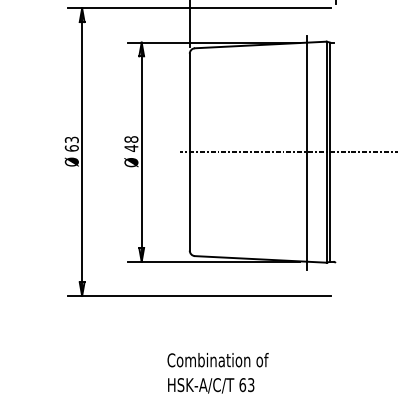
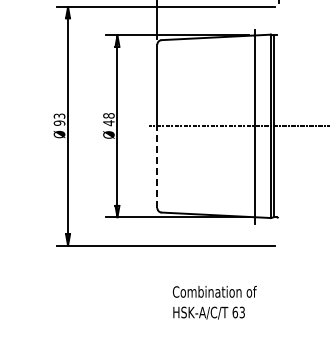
text: (71, 147) -> (59, 122), 63 -> 93
line: (189, 201) -> (157, 167), solid -> dashed
text: (217, 372) -> (214, 302), moved

